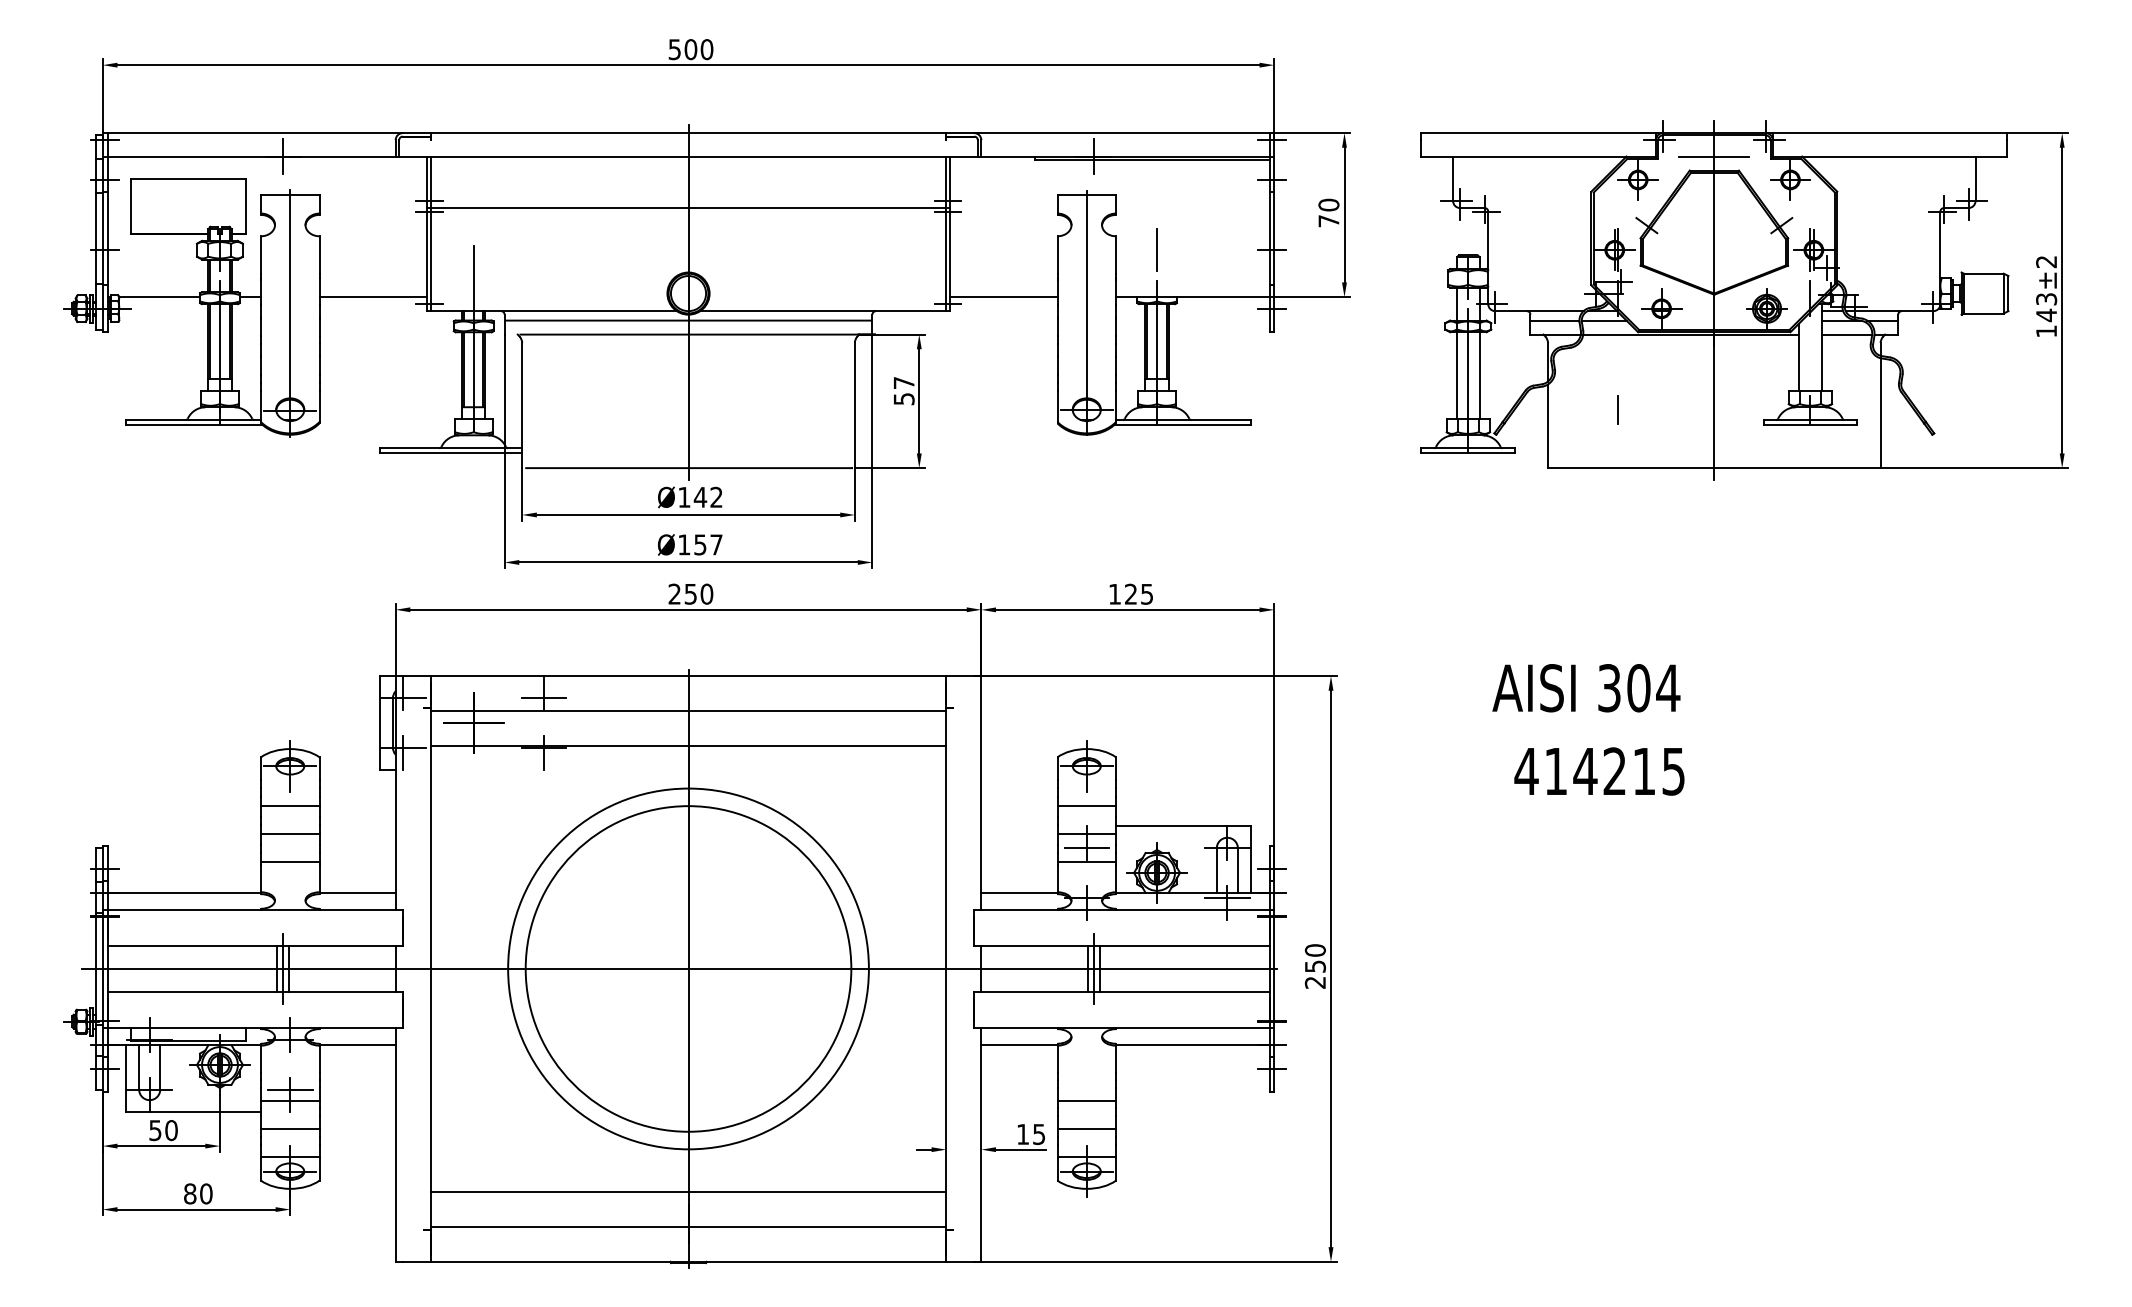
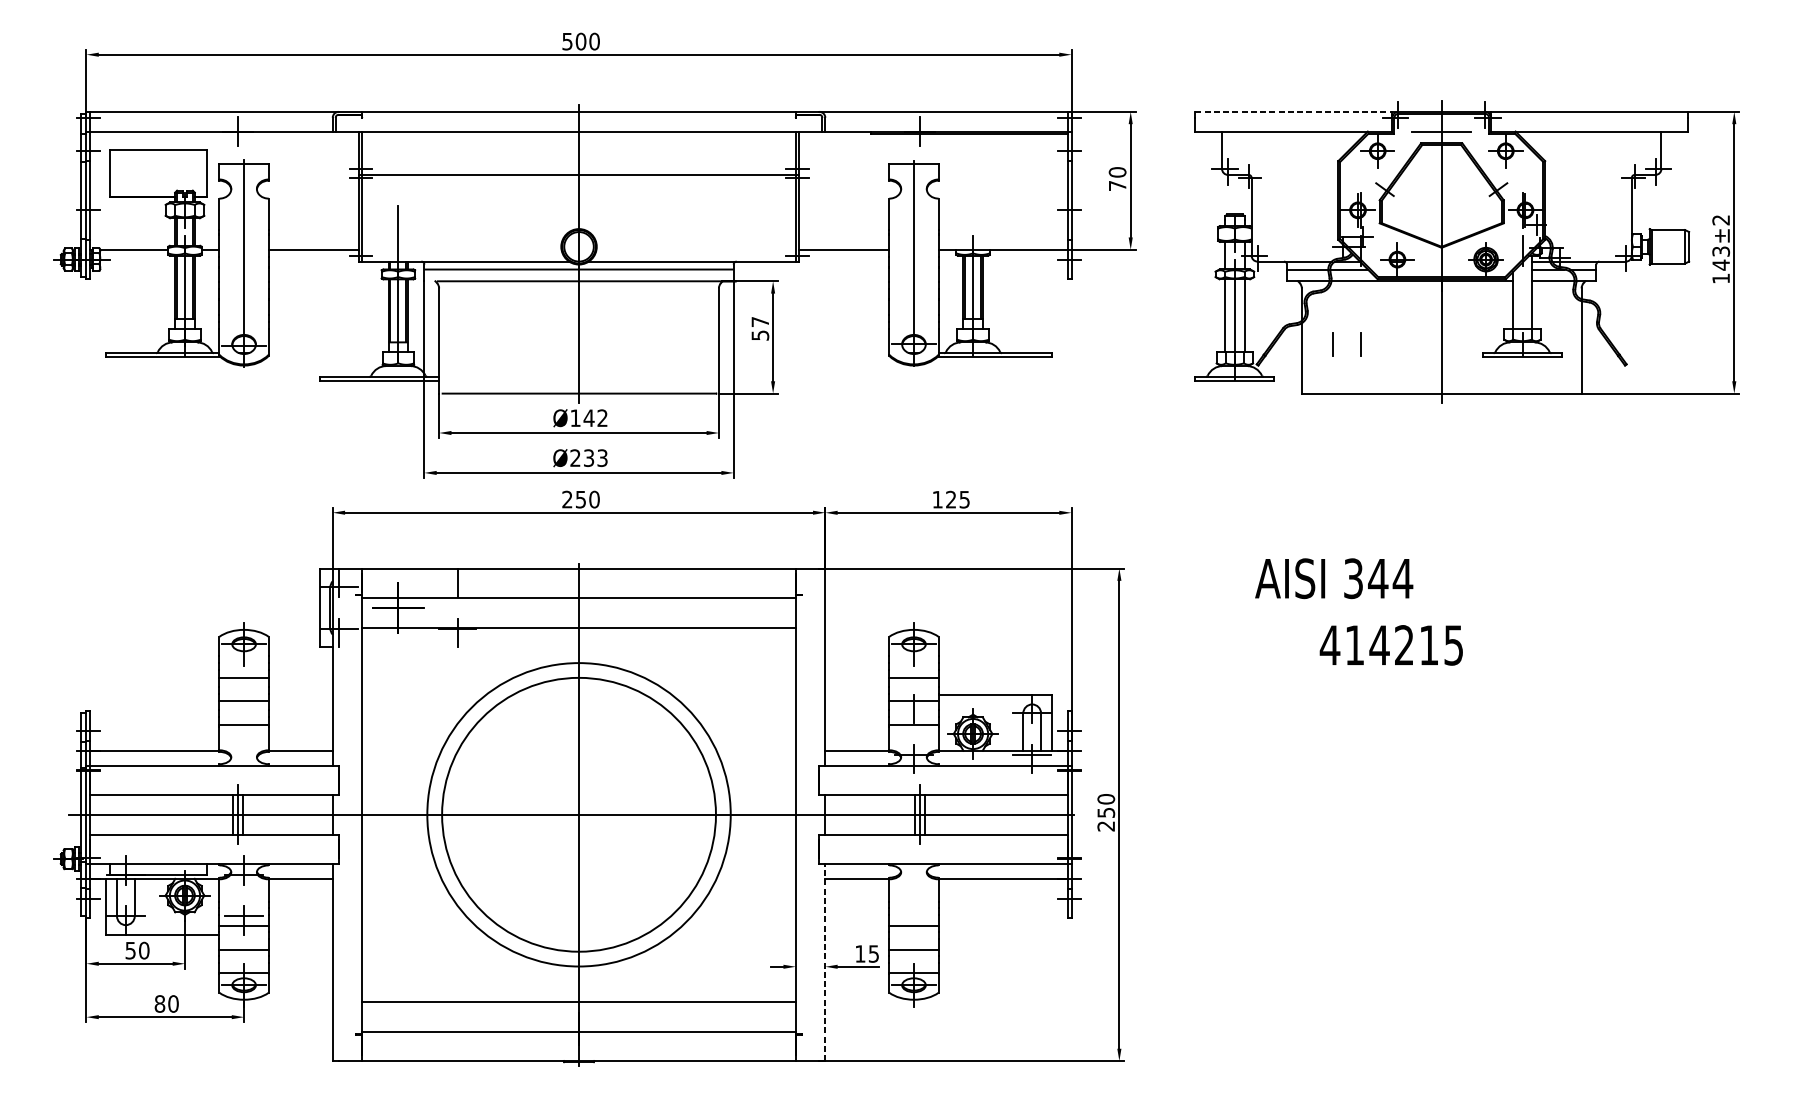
line: (1539, 133) -> (1294, 112), solid -> dashed
line: (1156, 249) -> (972, 209), removed
line: (1584, 409) -> (1332, 344), added
text: (700, 544) -> (589, 457), 157 -> 233
text: (1638, 688) -> (1377, 578), 304 -> 344
line: (543, 698) -> (457, 587), removed
text: (1599, 771) -> (1391, 645), moved
line: (1086, 848) -> (913, 713), removed
line: (981, 1144) -> (825, 962), solid -> dashed

